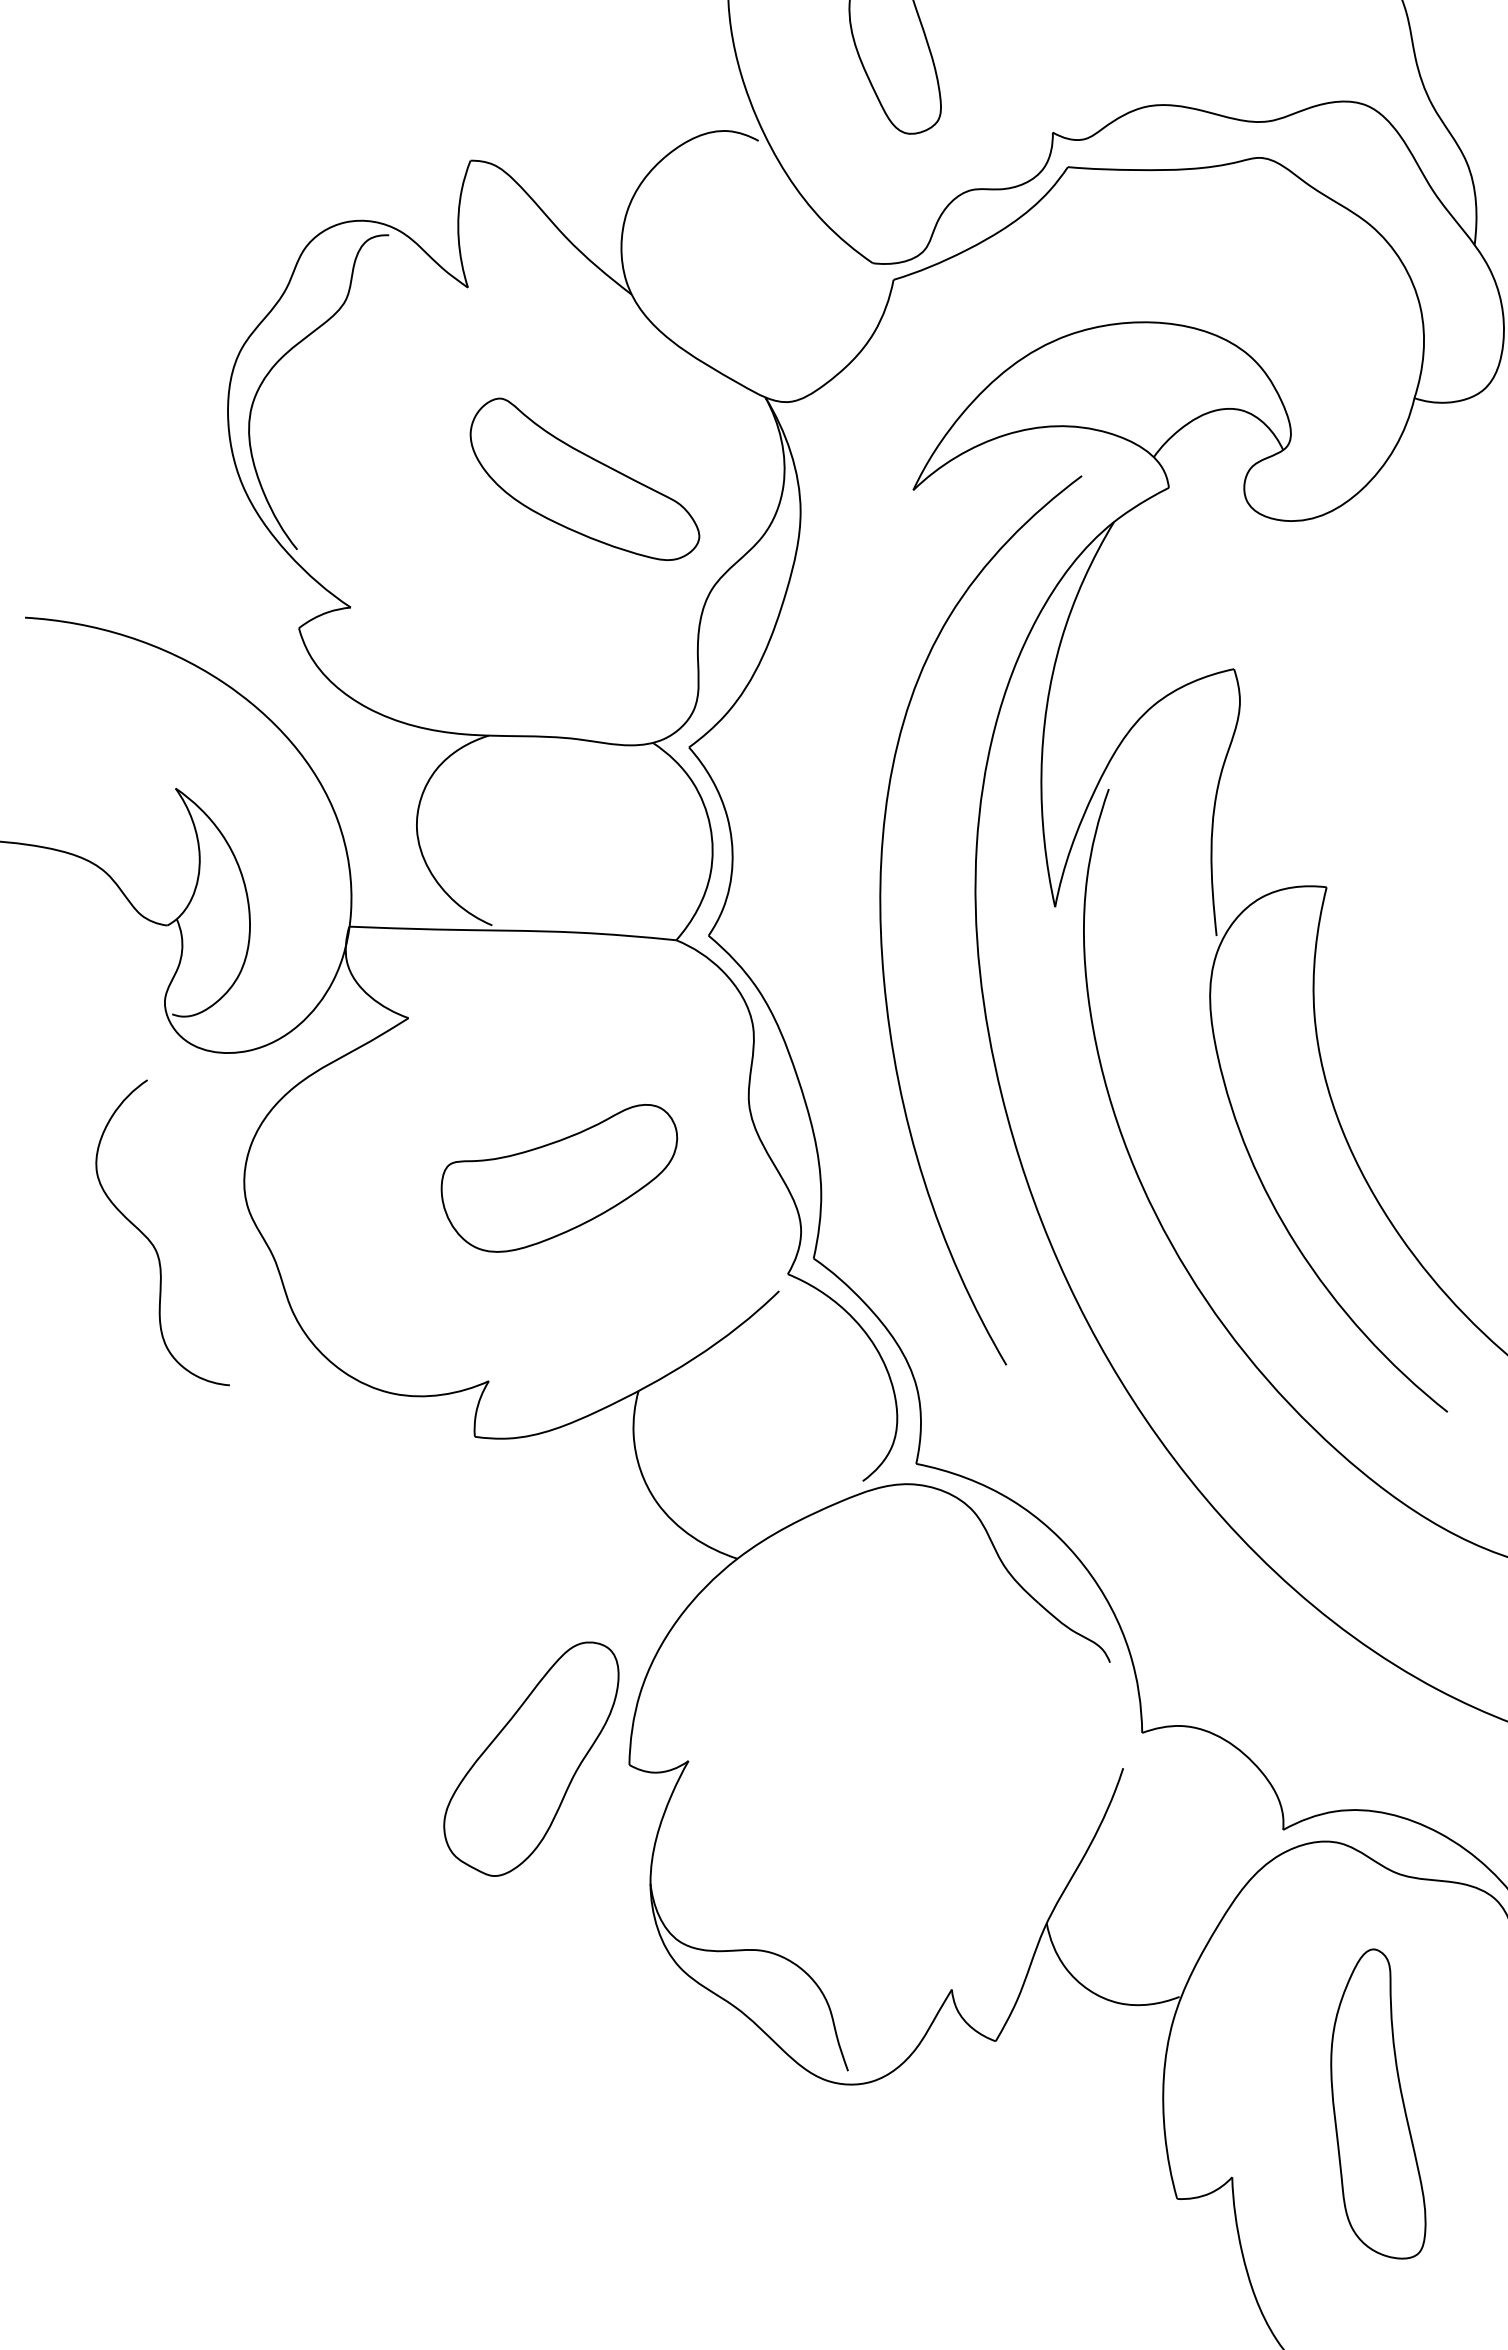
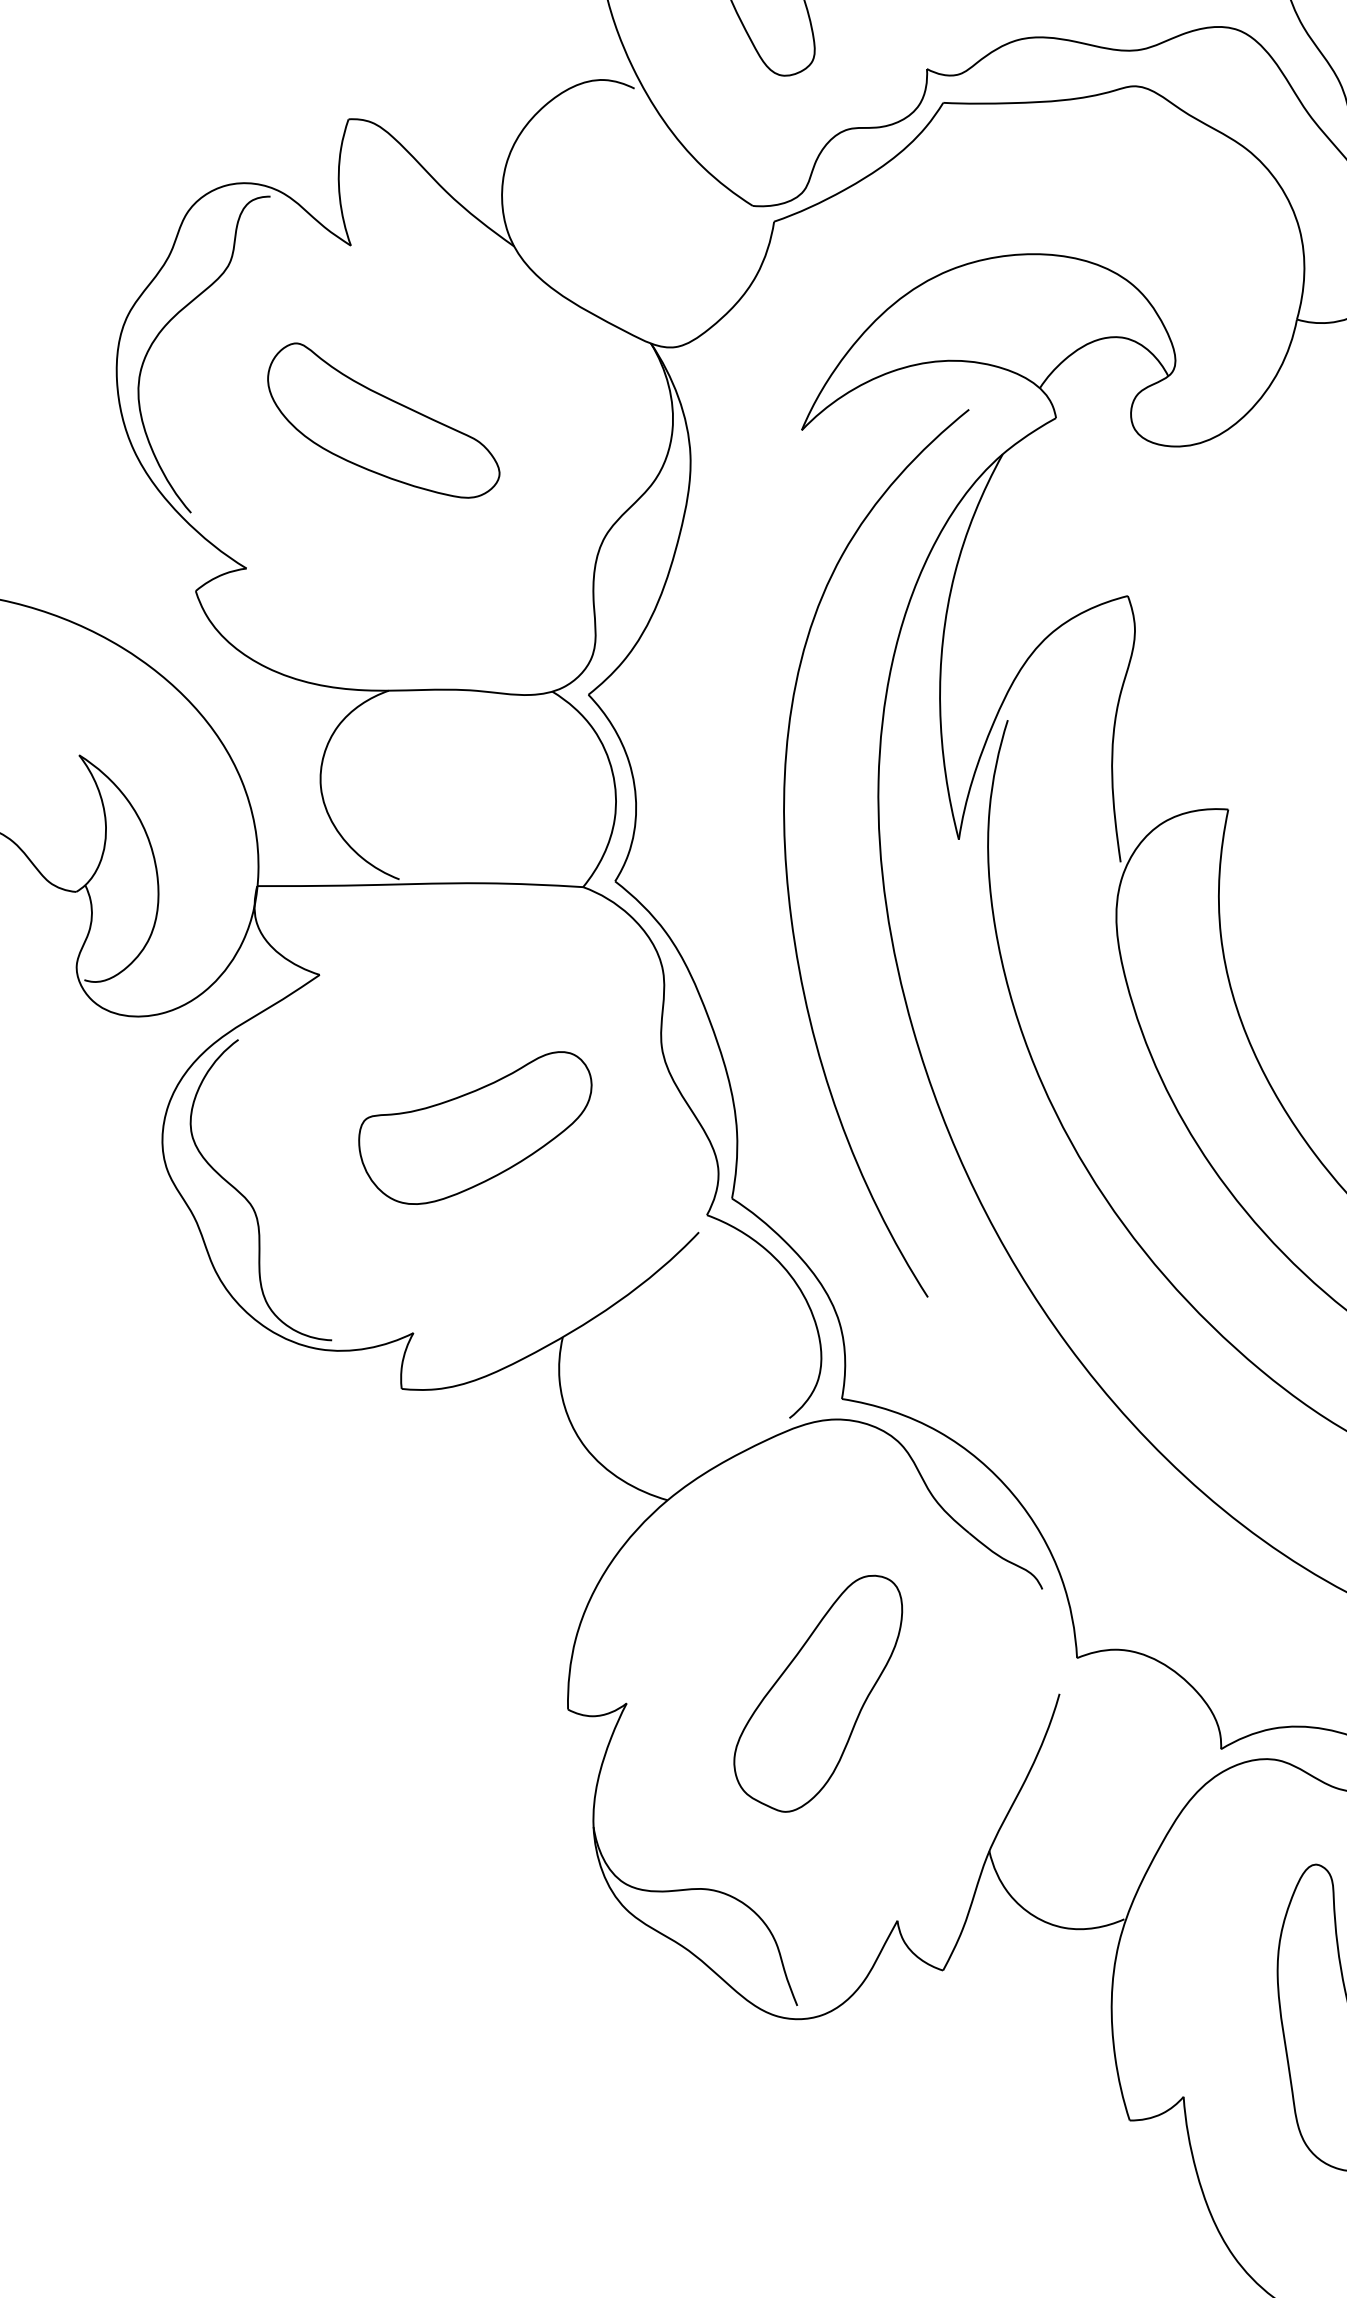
part: (584, 479) -> (383, 420), moved
curve: (152, 1242) -> (249, 1201), moved
part: (531, 1758) -> (818, 1693), moved

